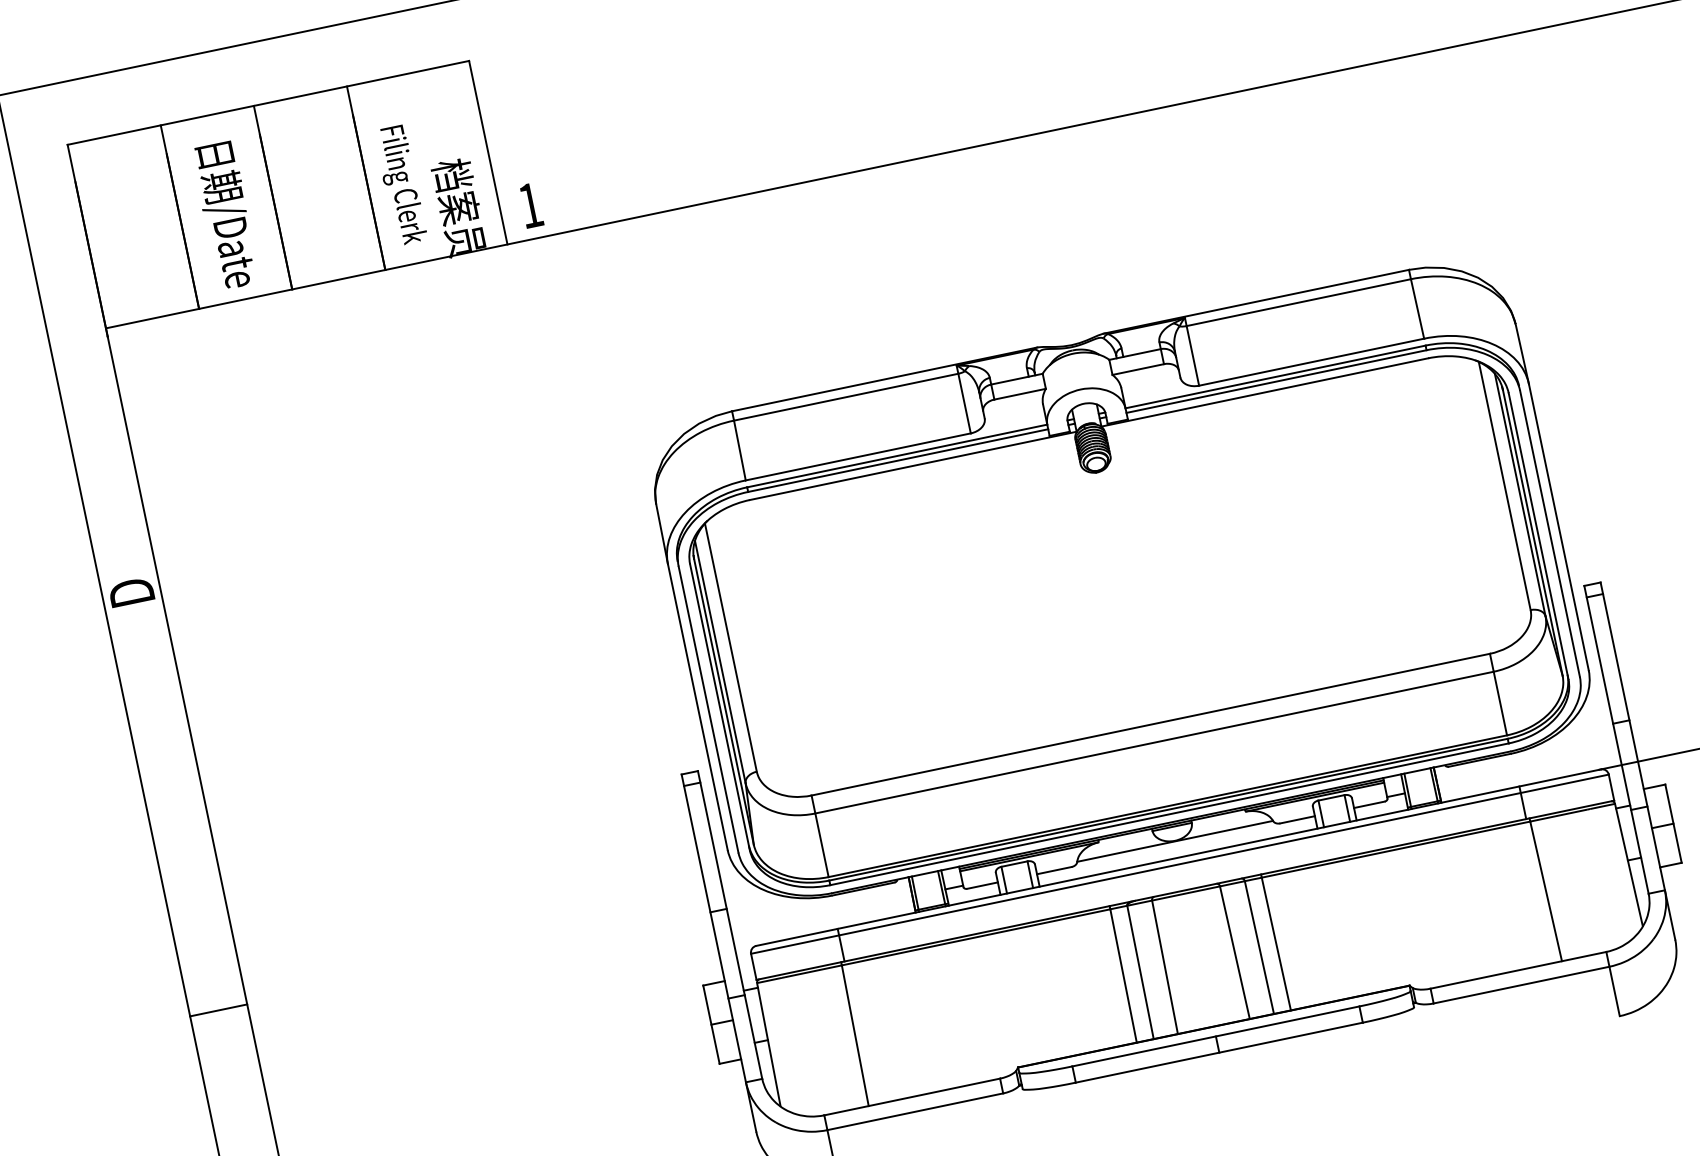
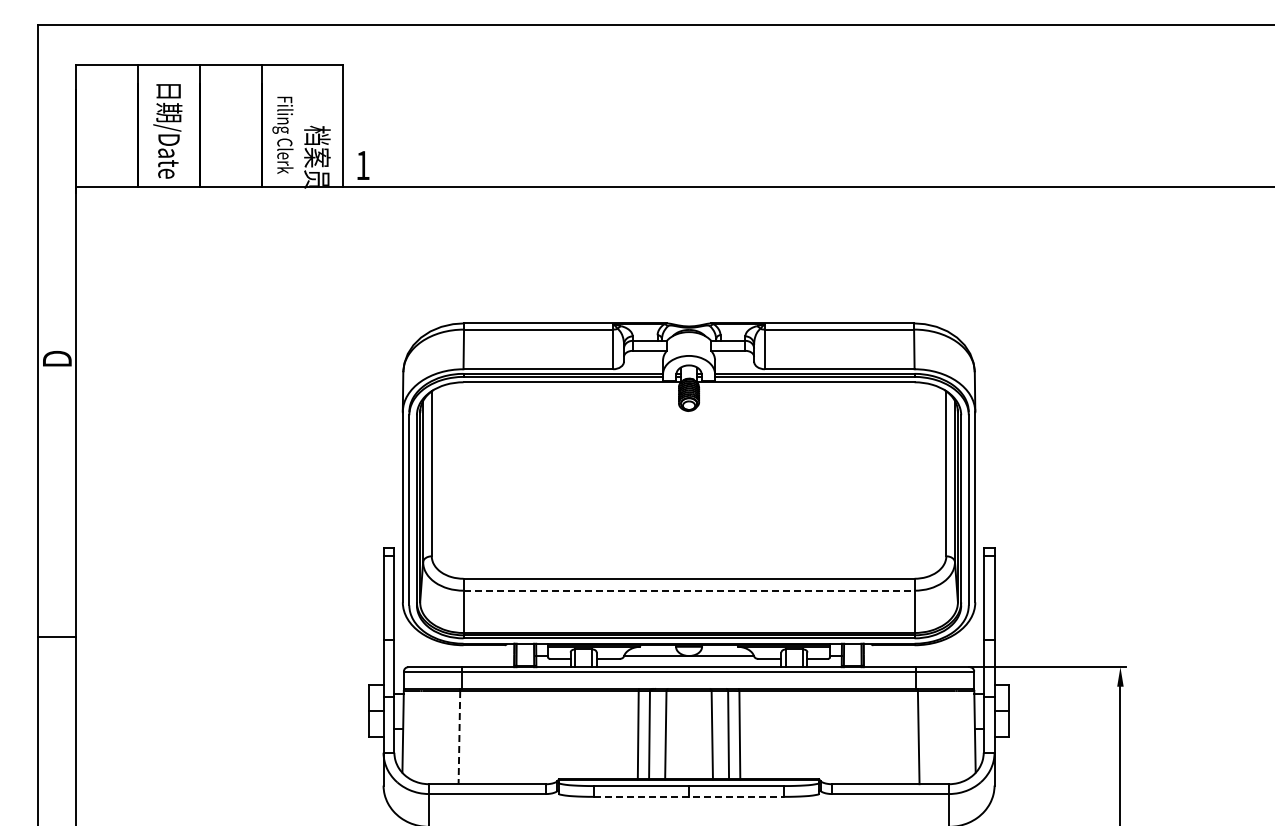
line: (1155, 742) -> (689, 590), solid -> dashed
line: (855, 1035) -> (459, 737), solid -> dashed
line: (1219, 1052) -> (689, 796), solid -> dashed

